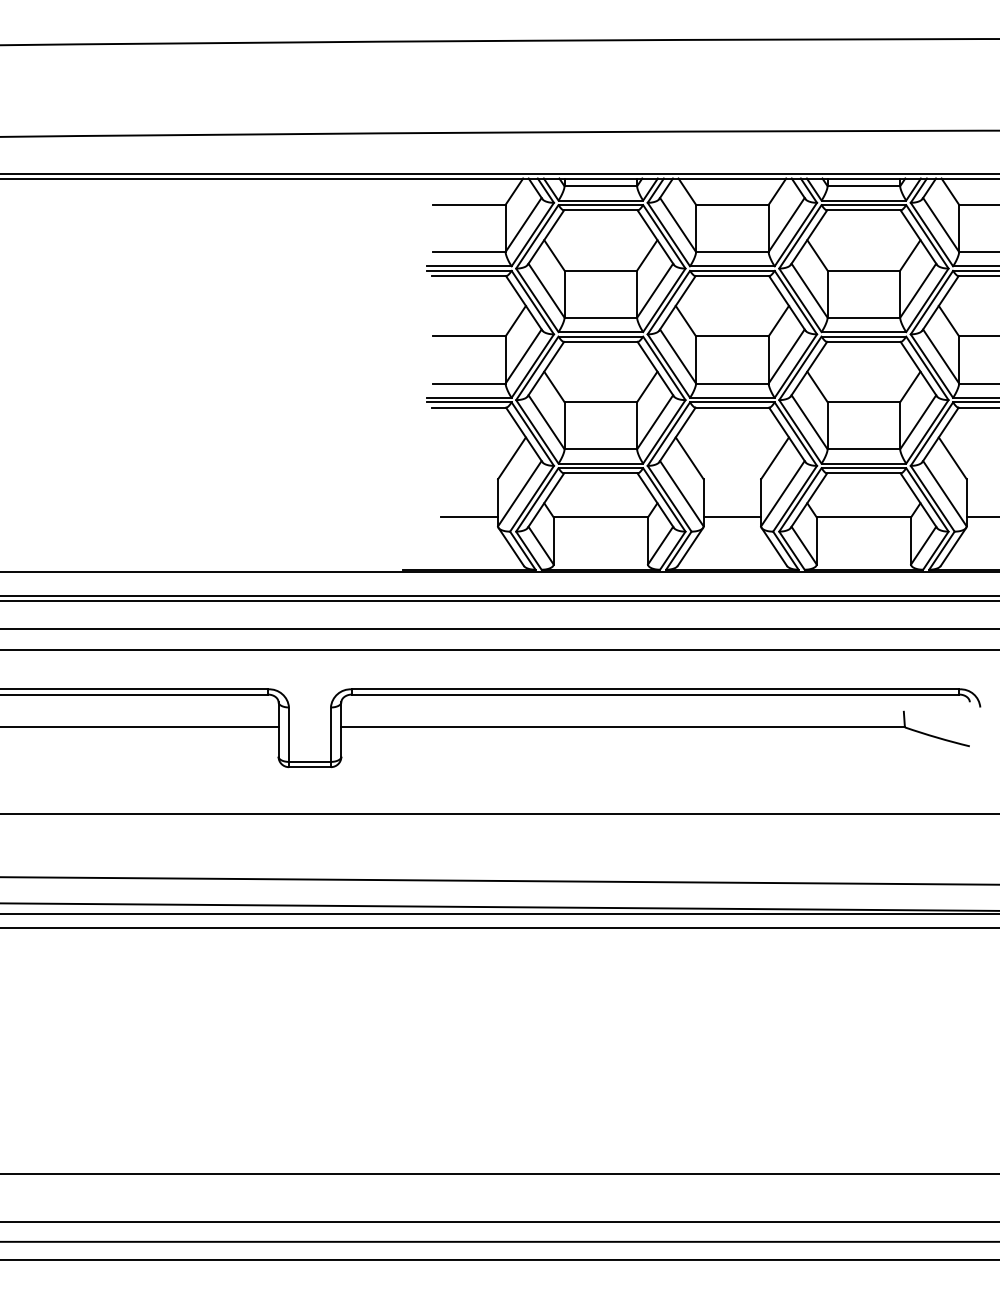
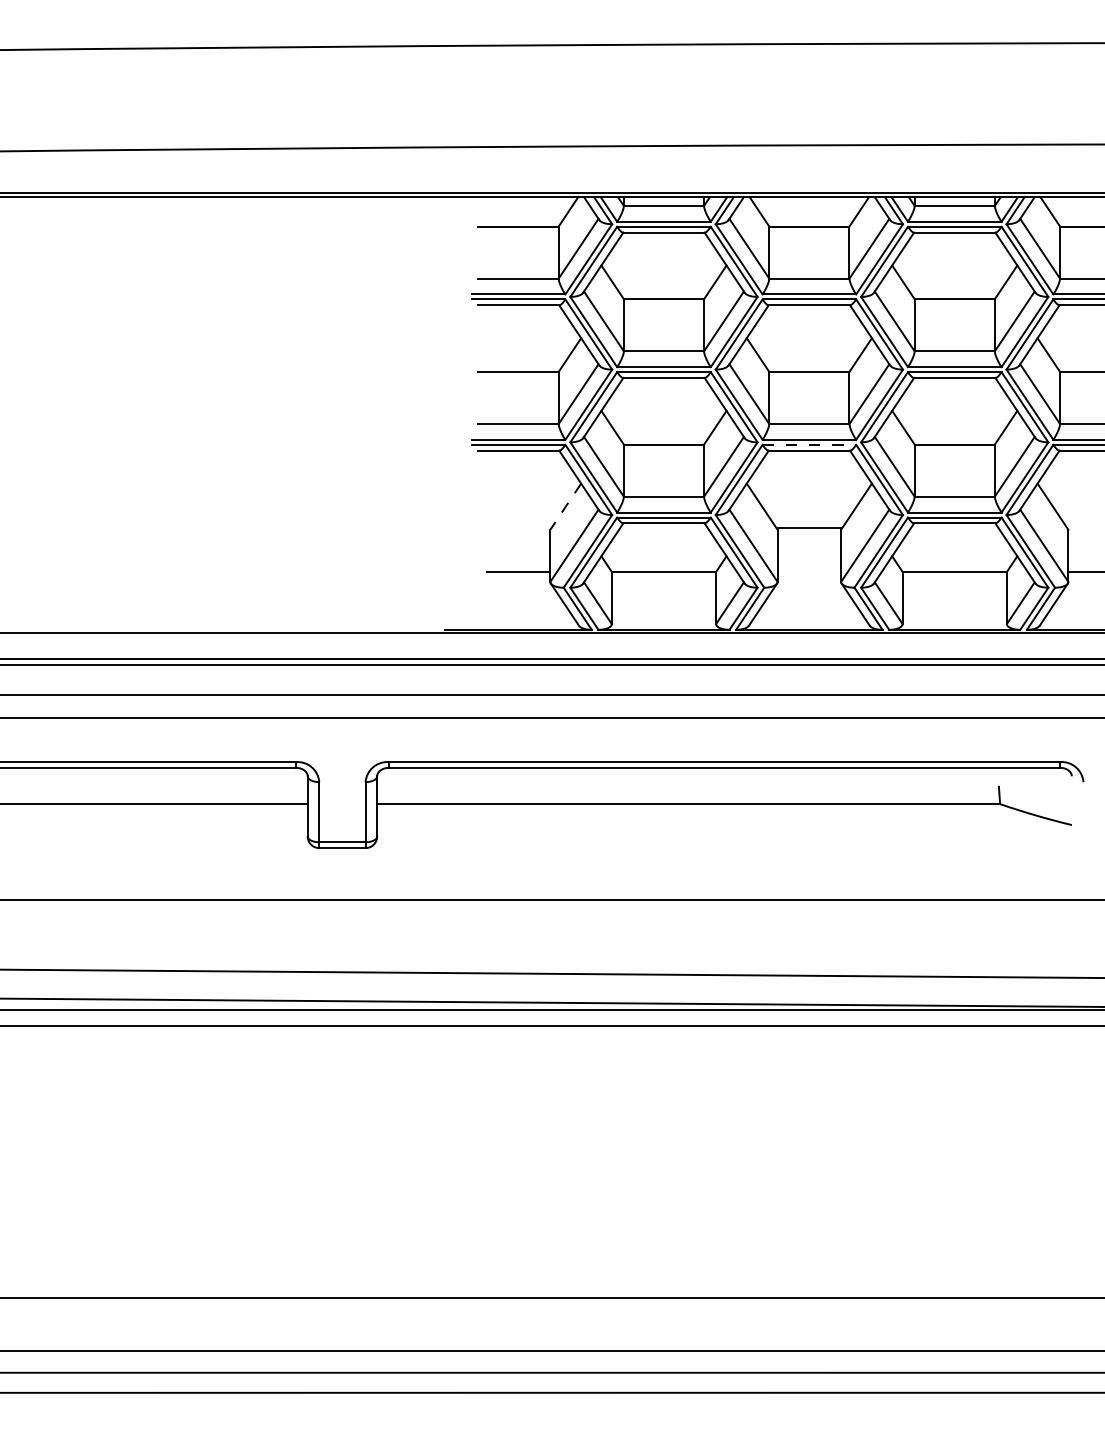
line: (732, 402) -> (809, 444), solid -> dashed
line: (511, 458) -> (565, 506), solid -> dashed
line: (732, 517) -> (809, 527), moved

